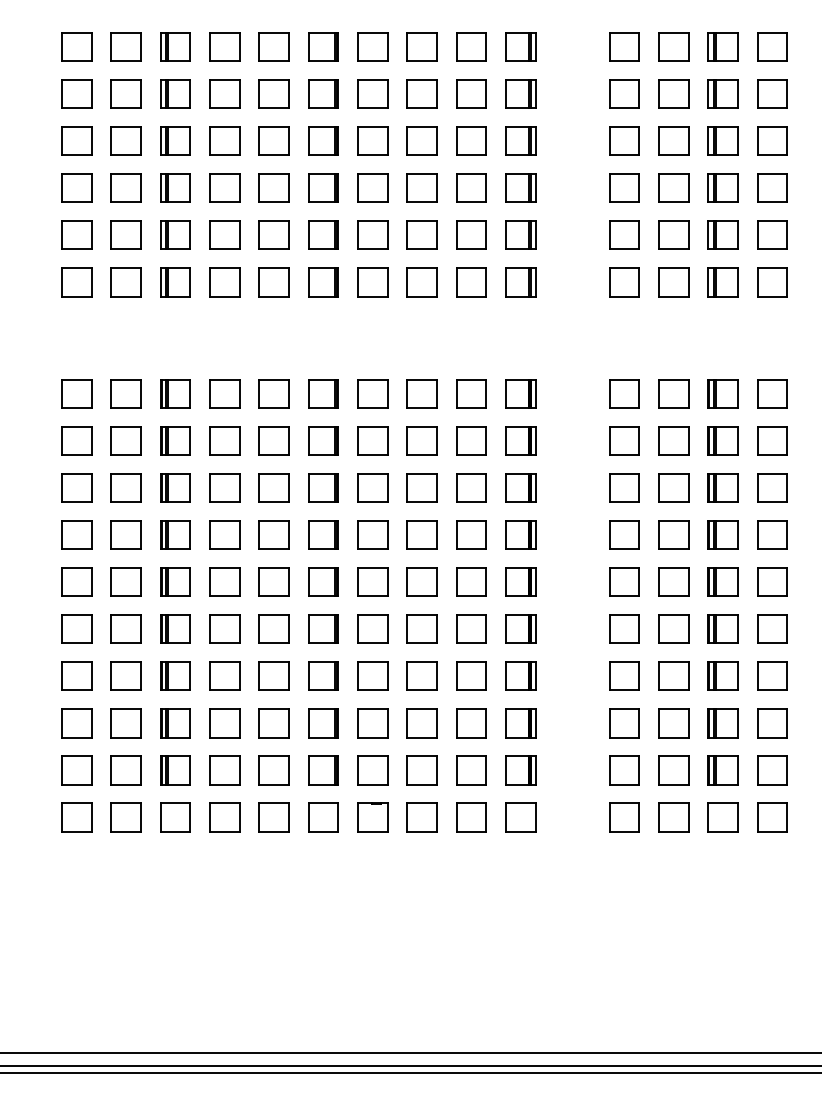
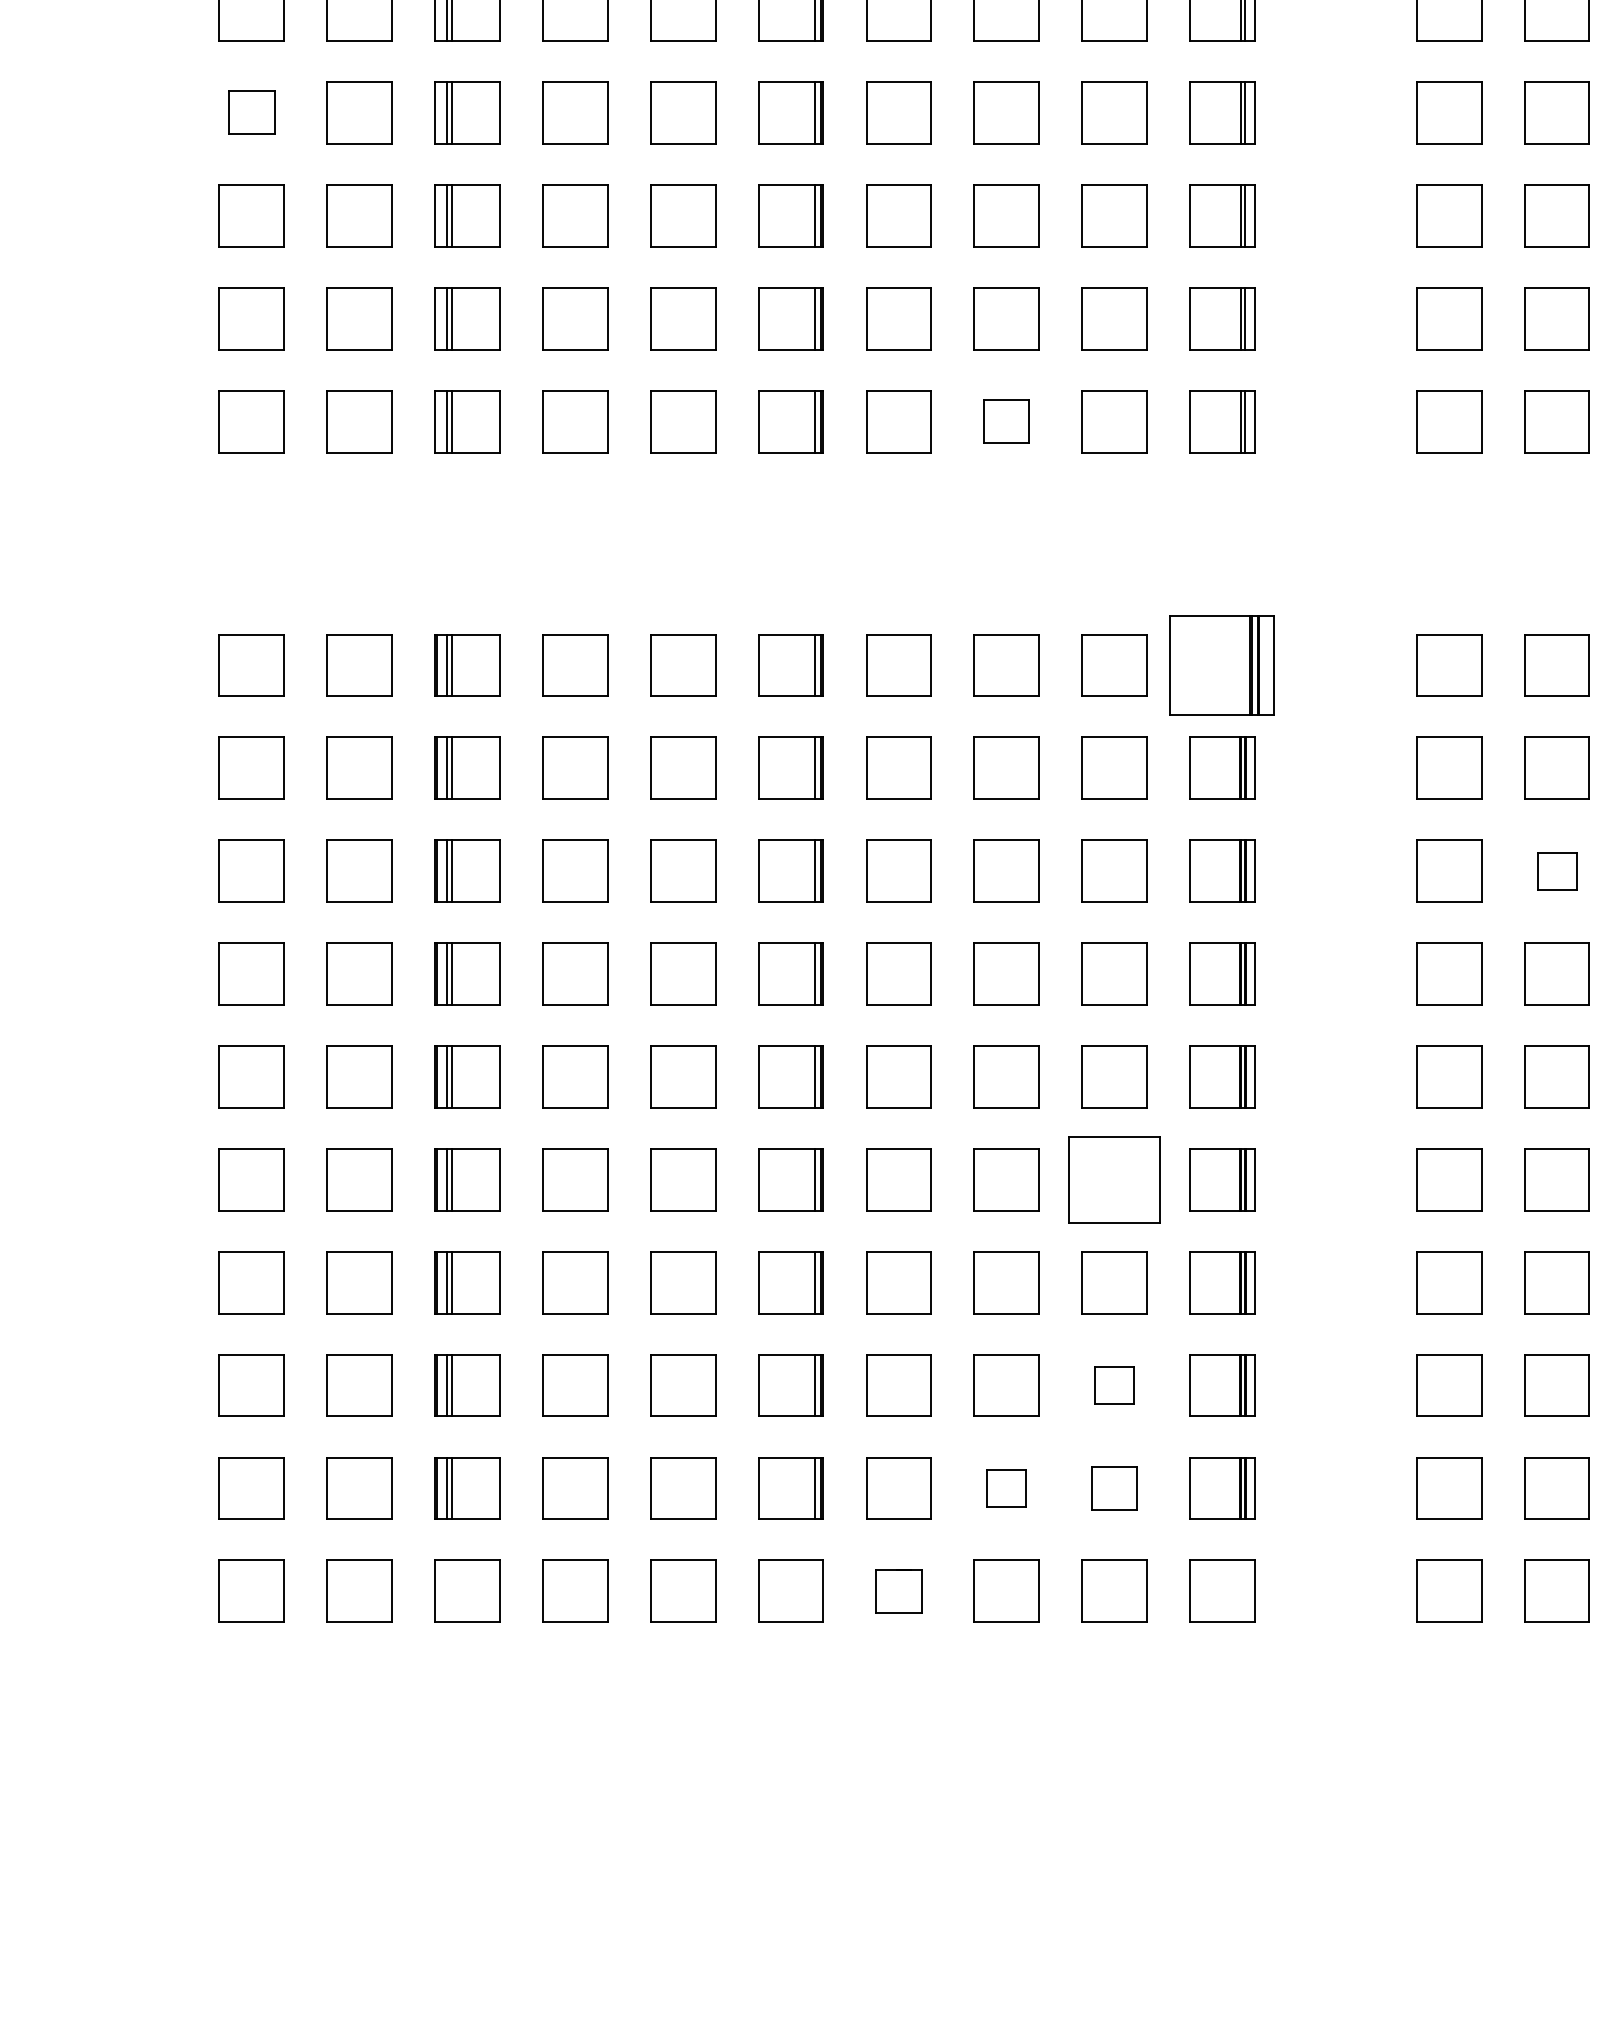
part: (76, 140) -> (251, 111), size x0.7
part: (421, 282) -> (1005, 421), size x0.7
part: (520, 393) -> (1221, 664), size x1.6
part: (673, 487) -> (1556, 869), size x0.6
part: (471, 628) -> (1114, 1178), size x1.4
part: (471, 723) -> (1114, 1385), size x0.6
part: (421, 770) -> (1005, 1488), size x0.6
part: (471, 770) -> (1114, 1488), size x0.7
part: (372, 817) -> (898, 1591), size x0.7

